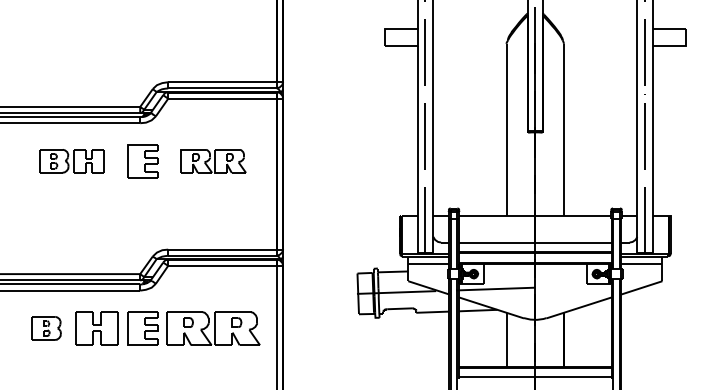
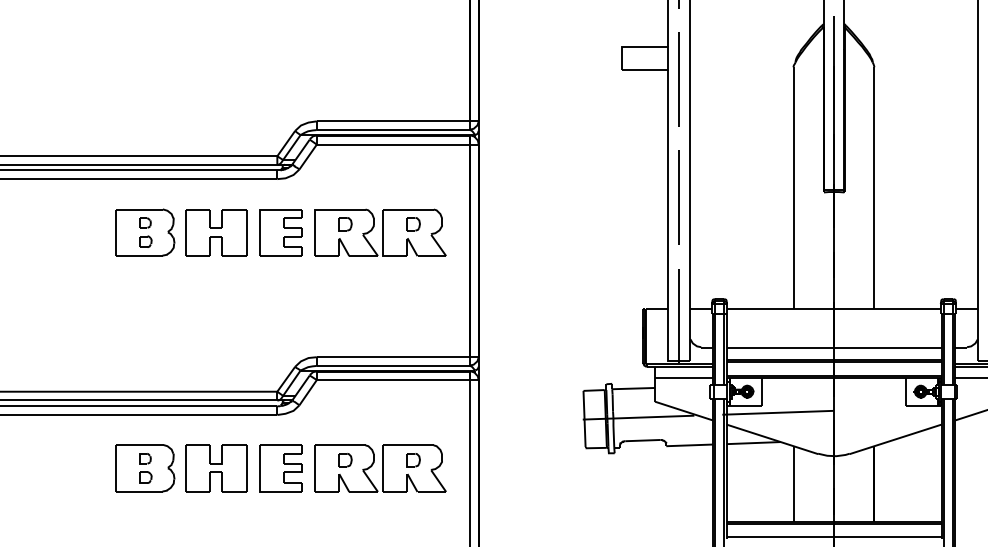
part: (71, 161) -> (180, 233), size x1.43
part: (213, 161) -> (380, 233), size x1.43
part: (46, 328) -> (145, 468), size x1.43

